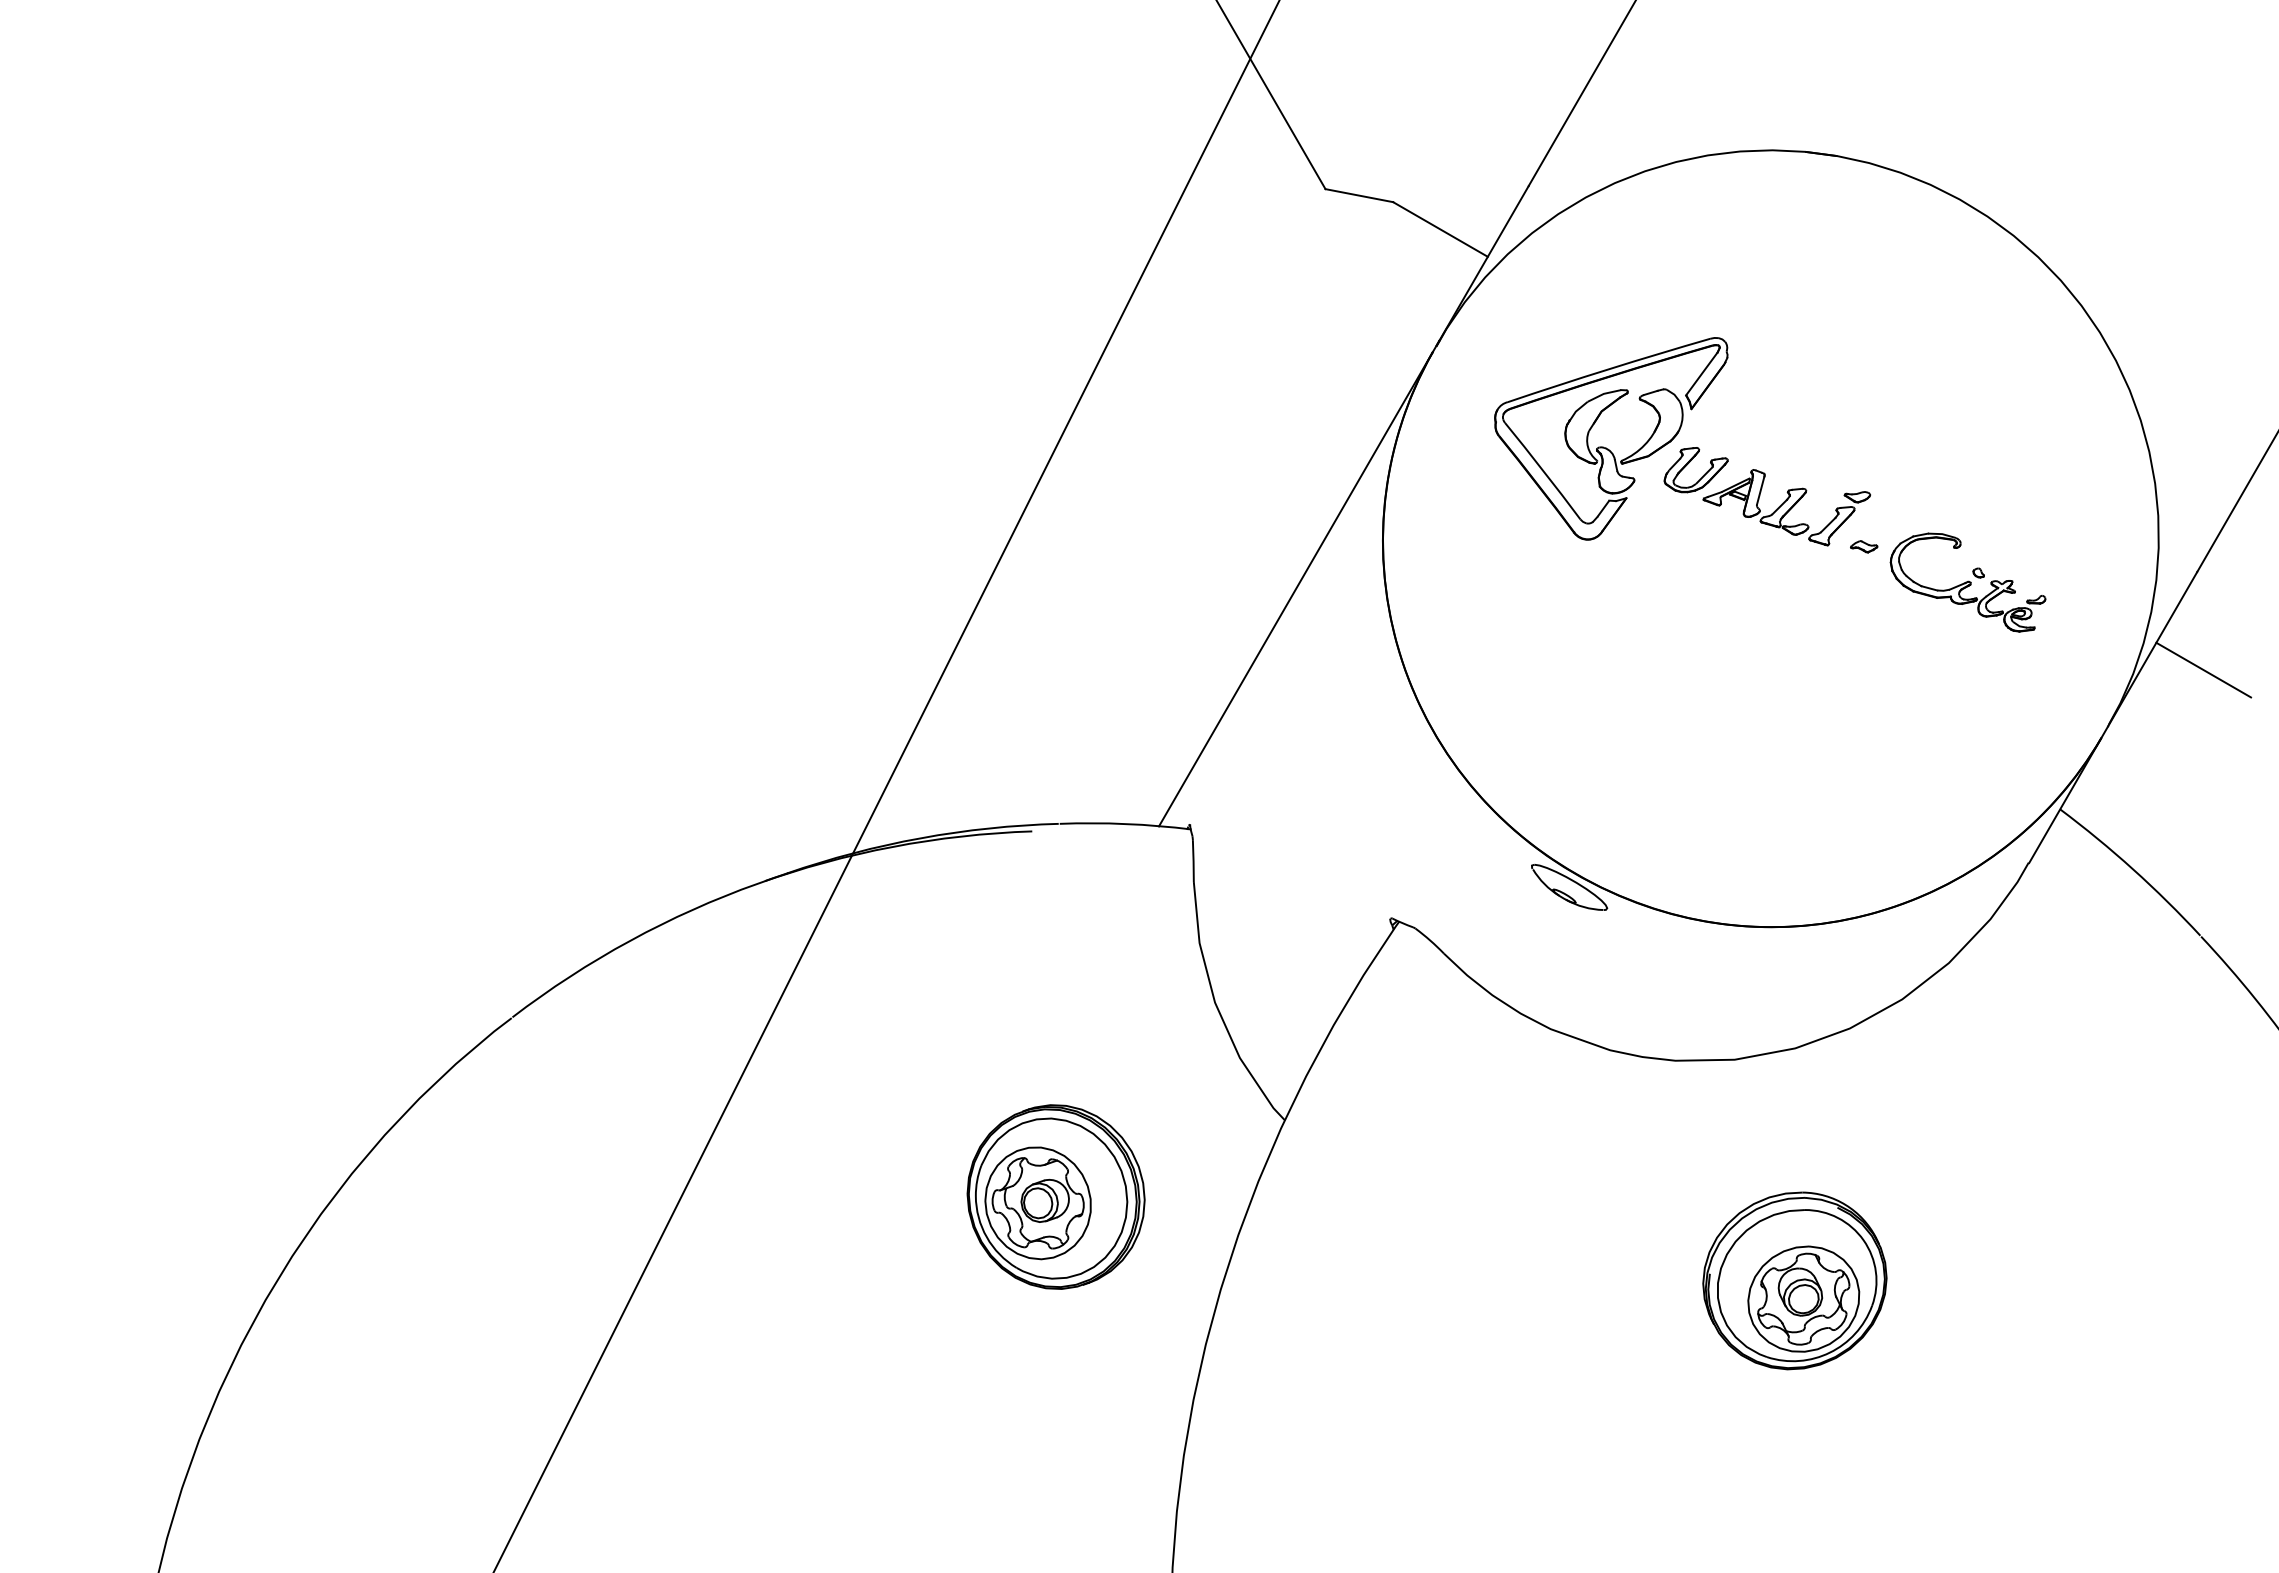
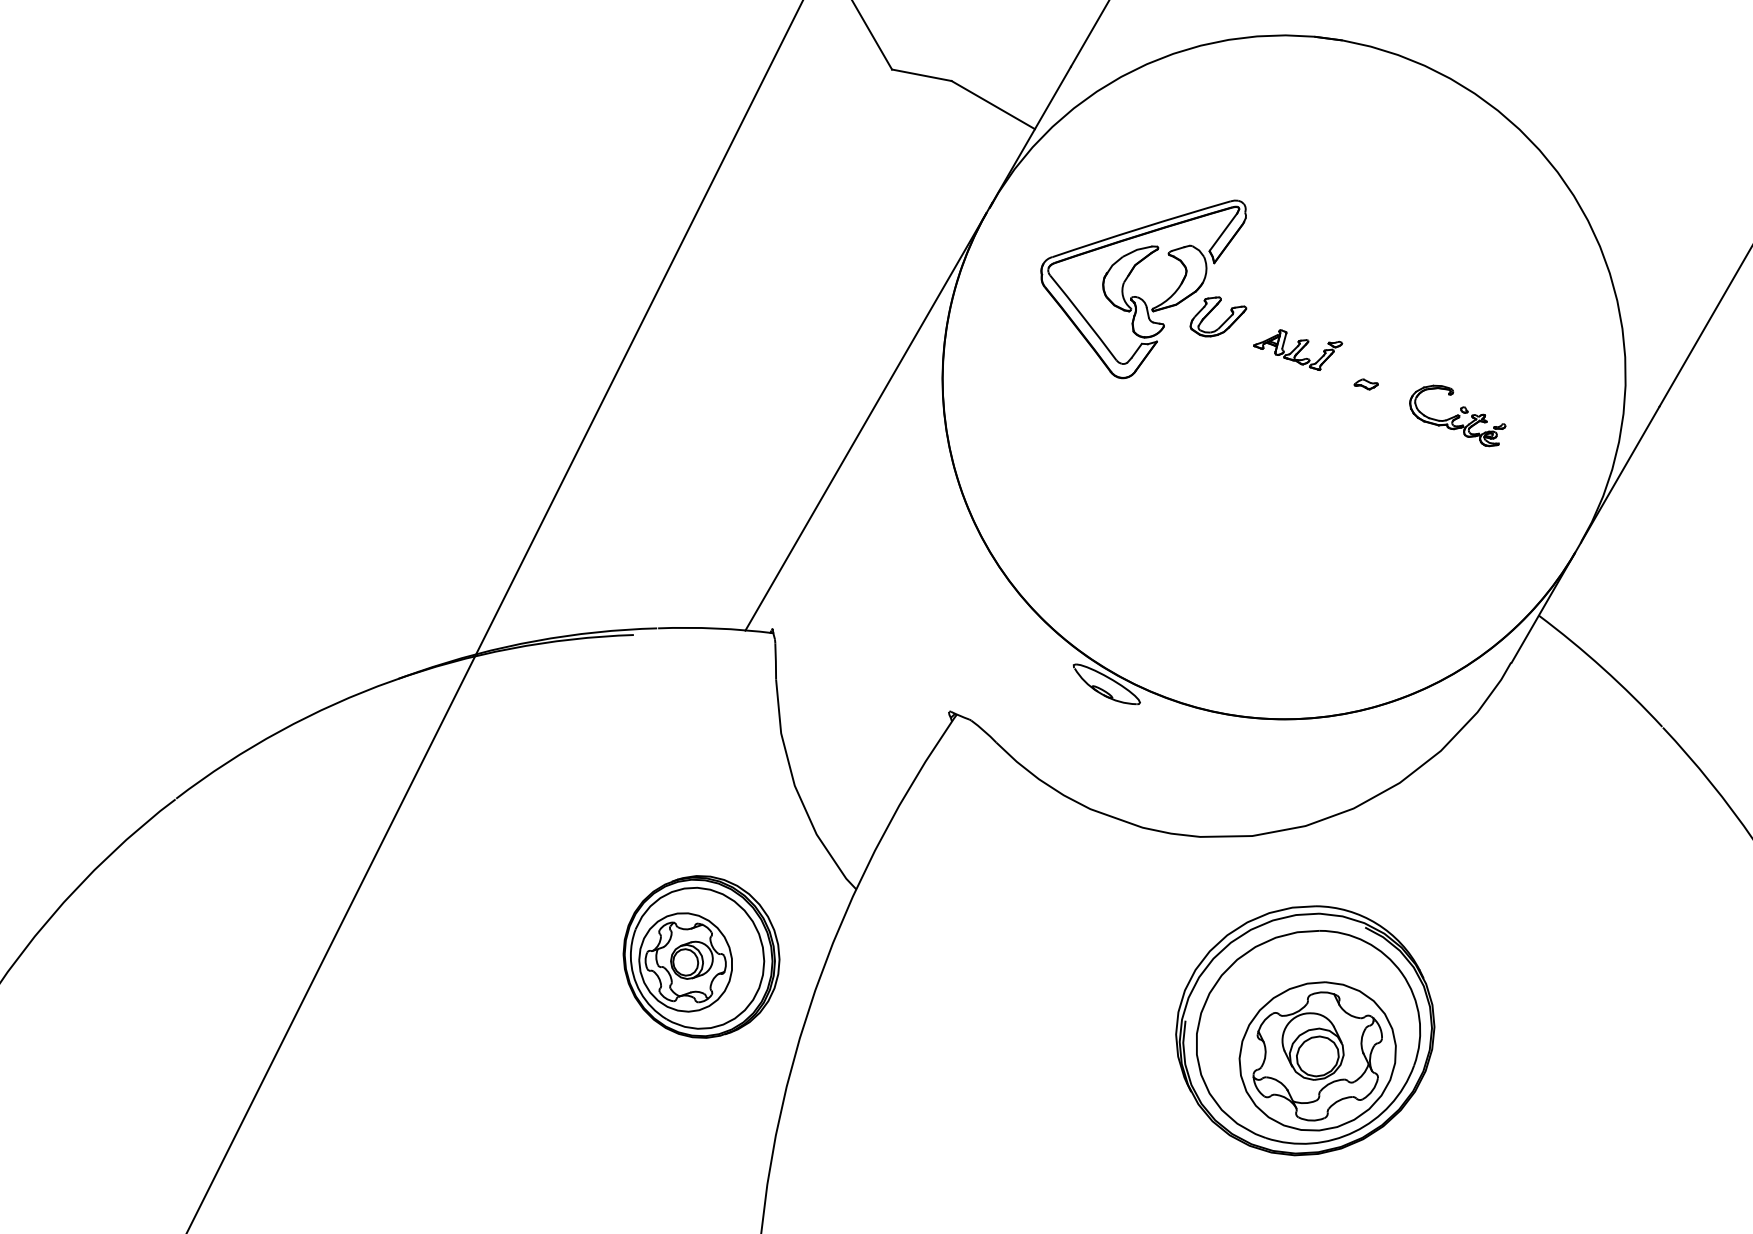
part: (1786, 507) -> (1297, 349), size x0.6
part: (1967, 582) -> (1457, 415), size x0.7
line: (2203, 669) -> (1665, 492), removed
part: (1055, 1196) -> (700, 956), moved
part: (1794, 1280) -> (1304, 1030), size x1.6

